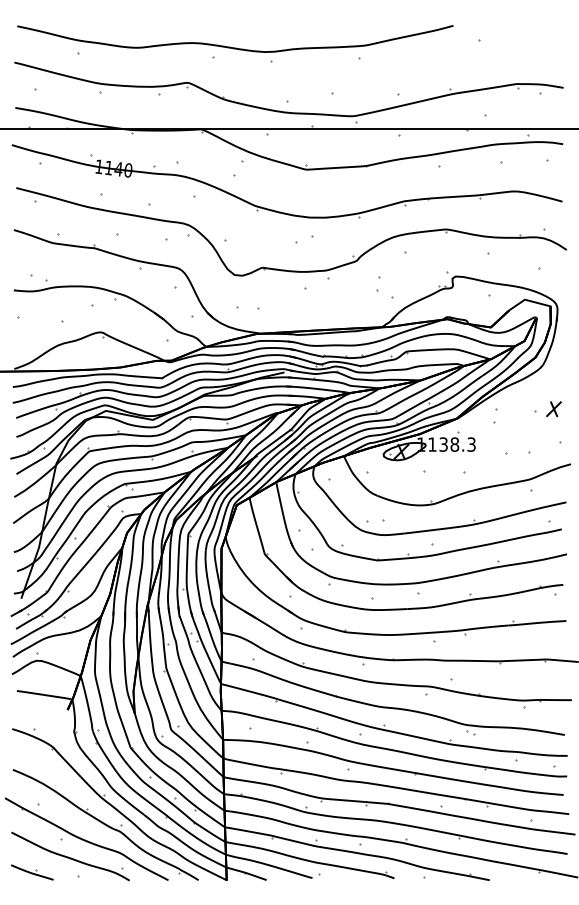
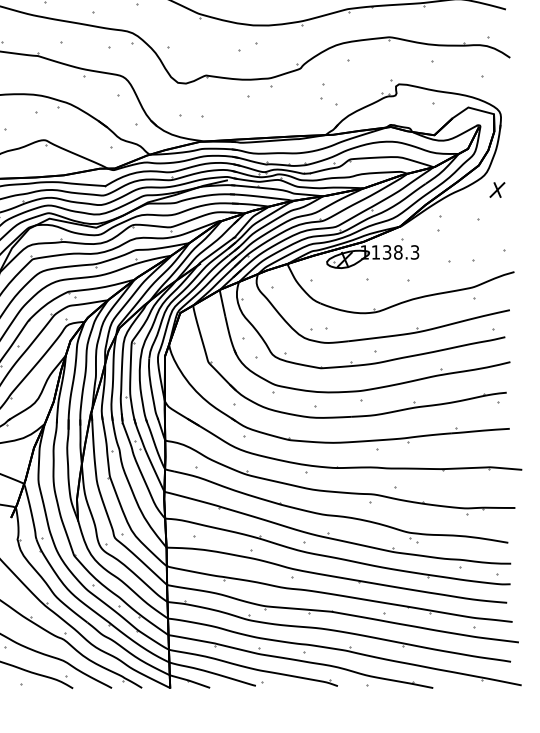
part: (553, 409) -> (496, 190), moved

